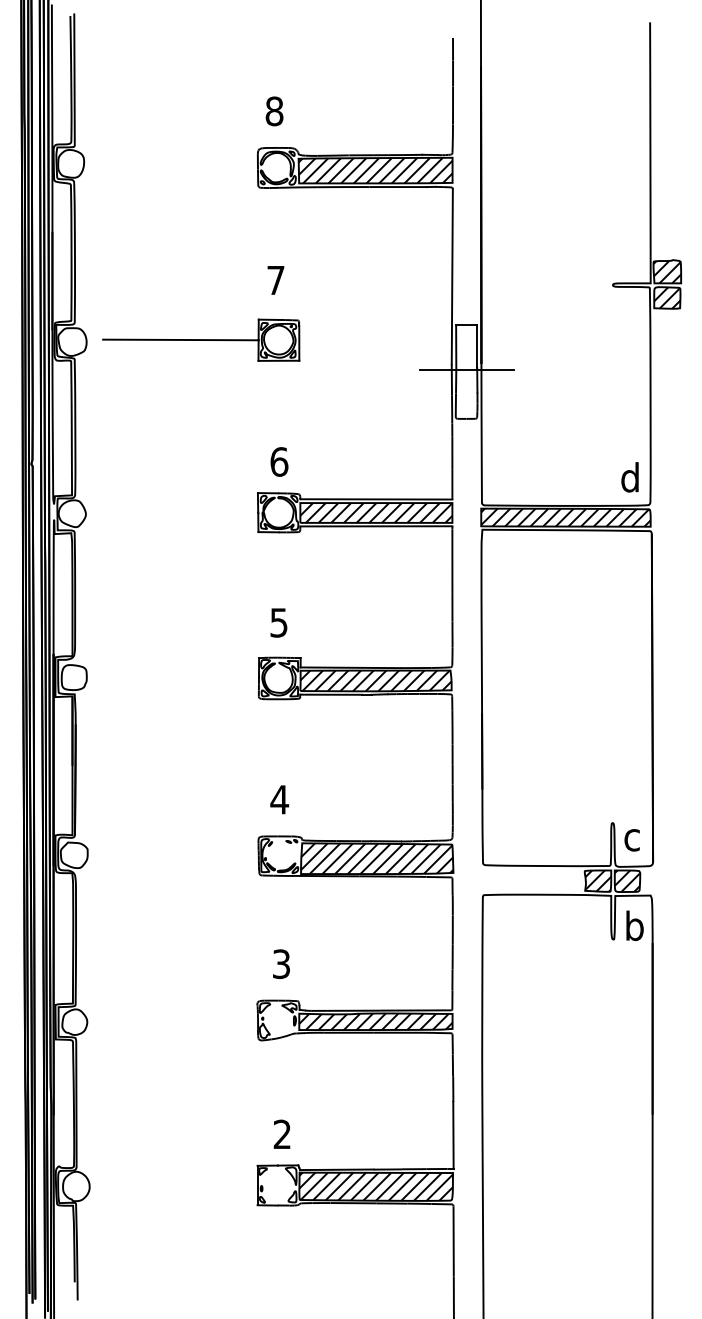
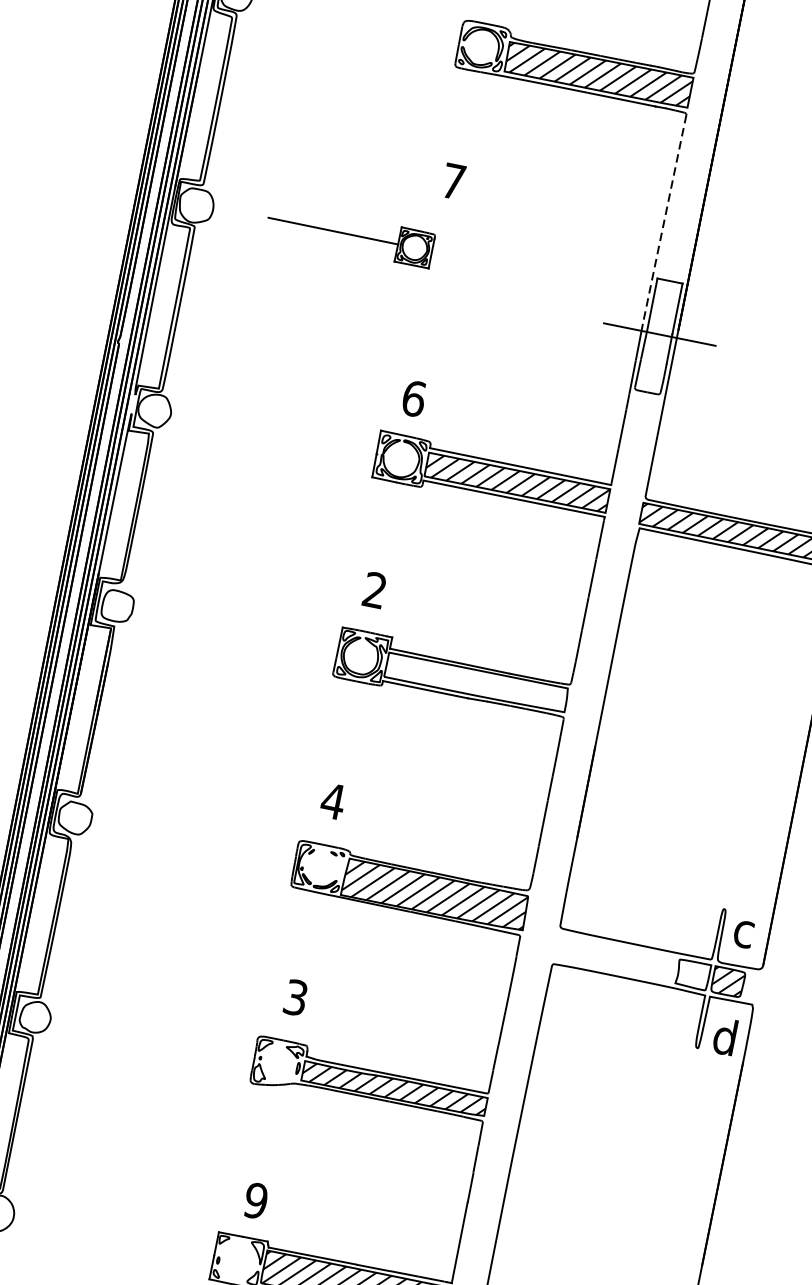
line: (452, 276) -> (664, 219), solid -> dashed
part: (201, 339) -> (350, 234), size x0.7
text: (278, 622) -> (374, 589), 5 -> 2
hatch: (375, 680) -> (476, 682), removed
hatch: (598, 880) -> (693, 974), removed
text: (634, 925) -> (725, 1036), b -> d
text: (282, 1134) -> (256, 1200), 2 -> 9

